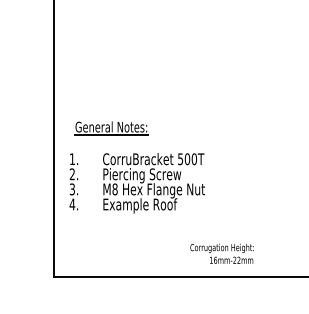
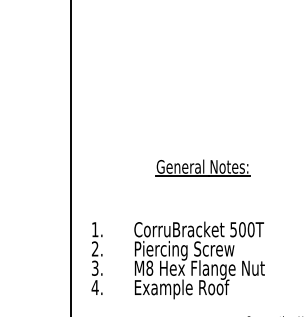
part: (111, 128) -> (202, 168), moved
text: (136, 183) -> (177, 260), moved

